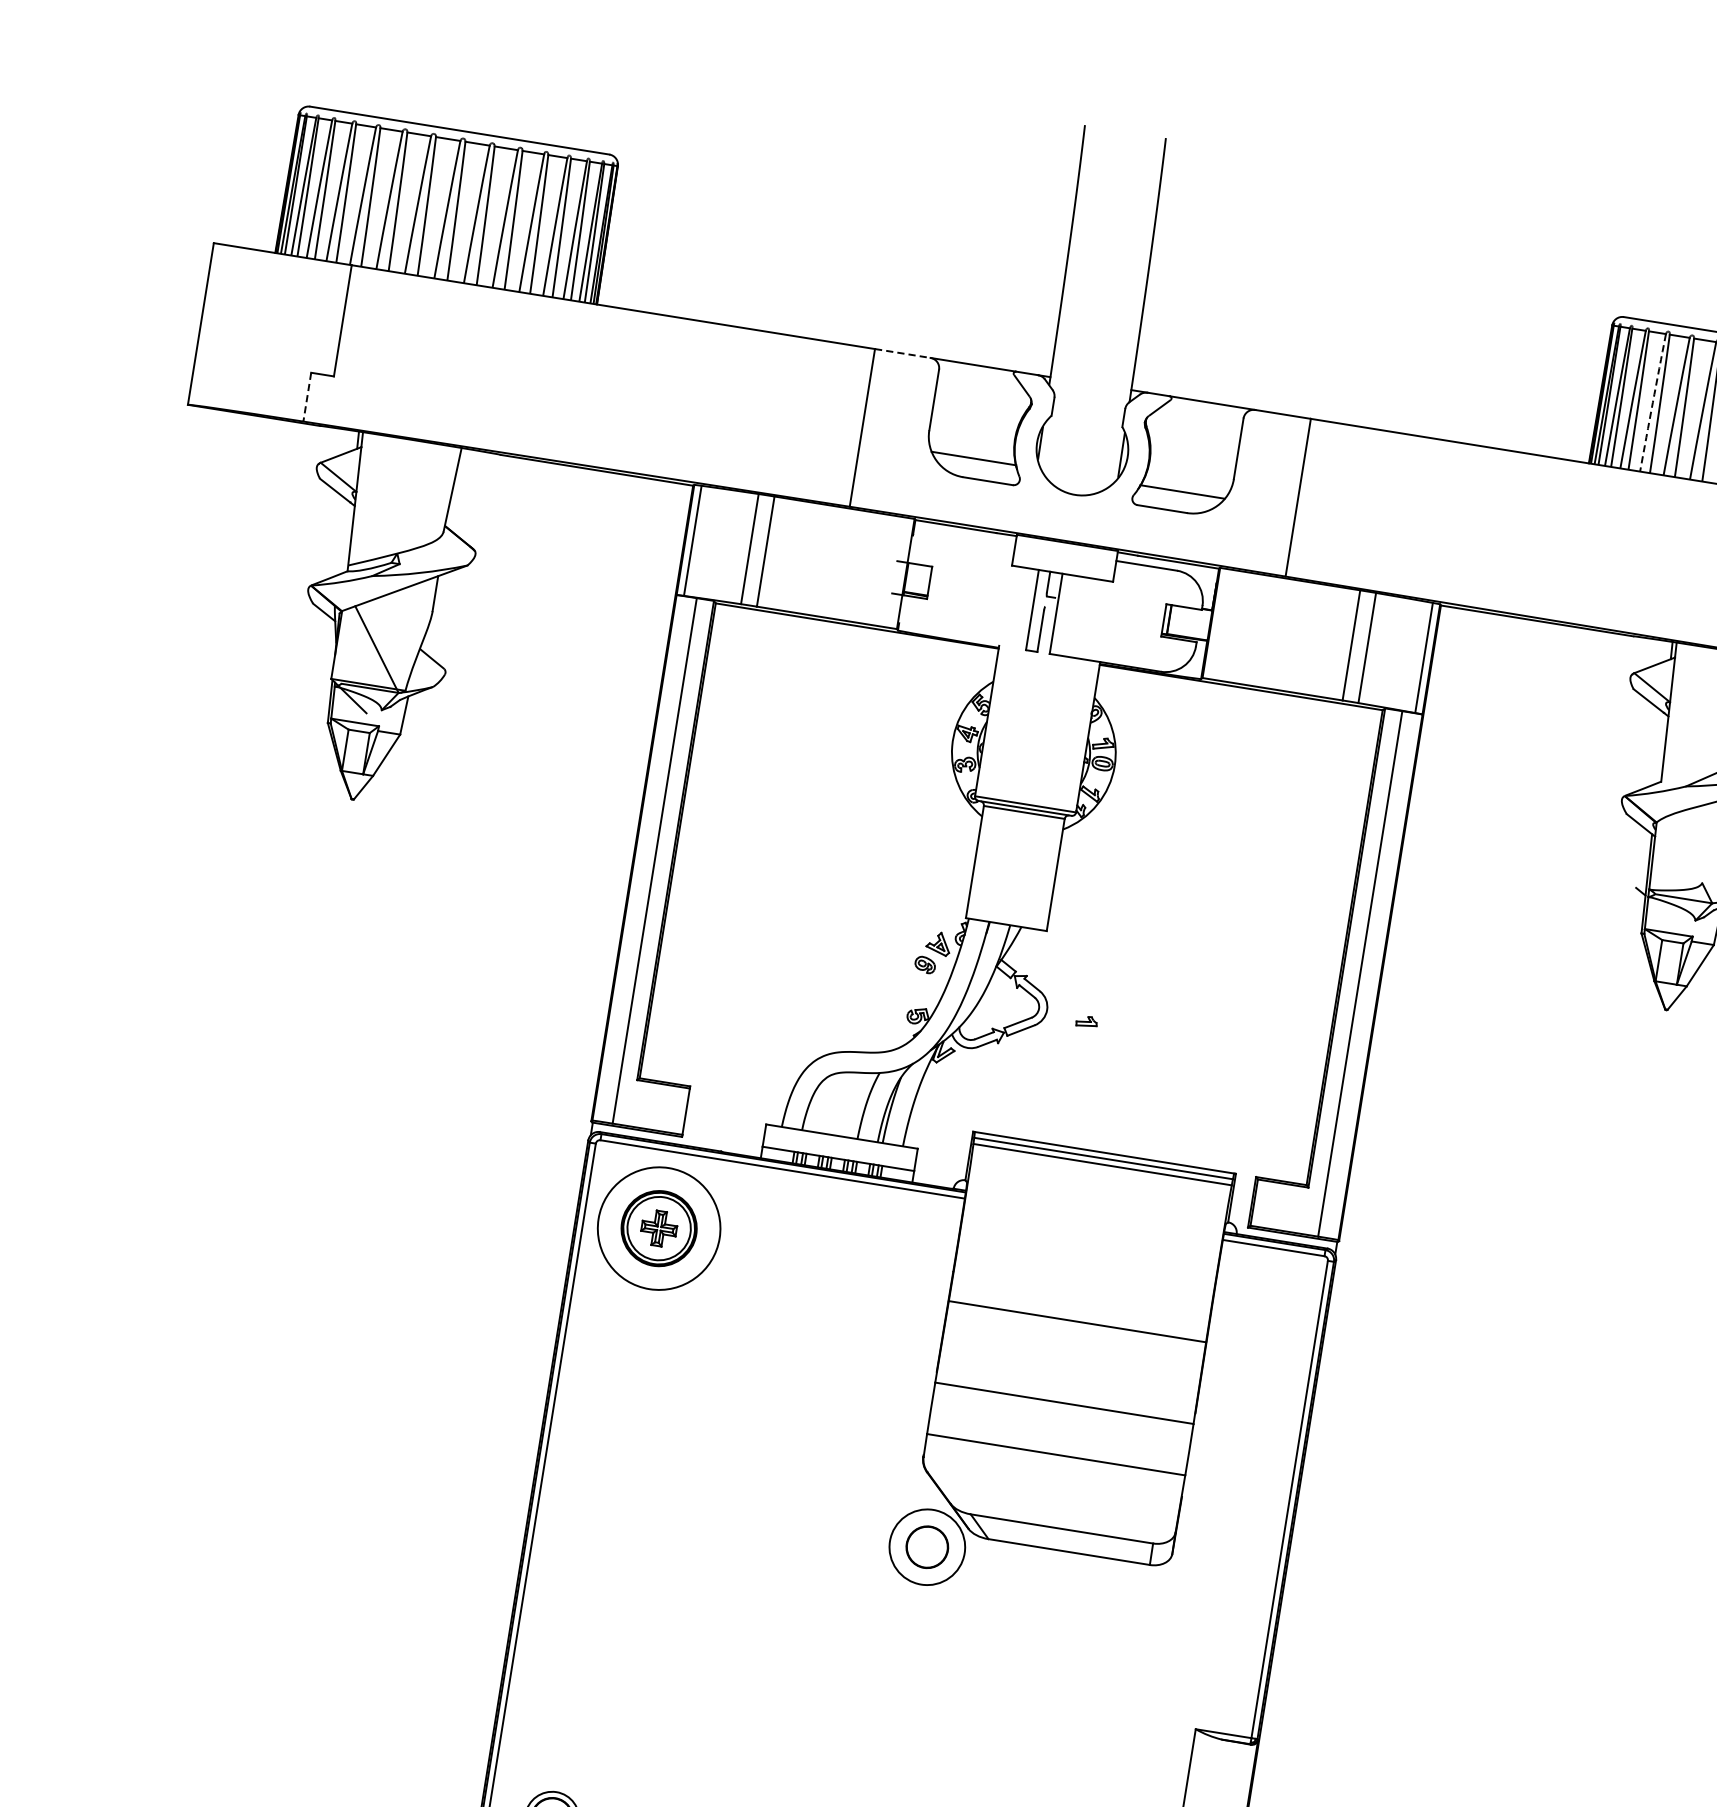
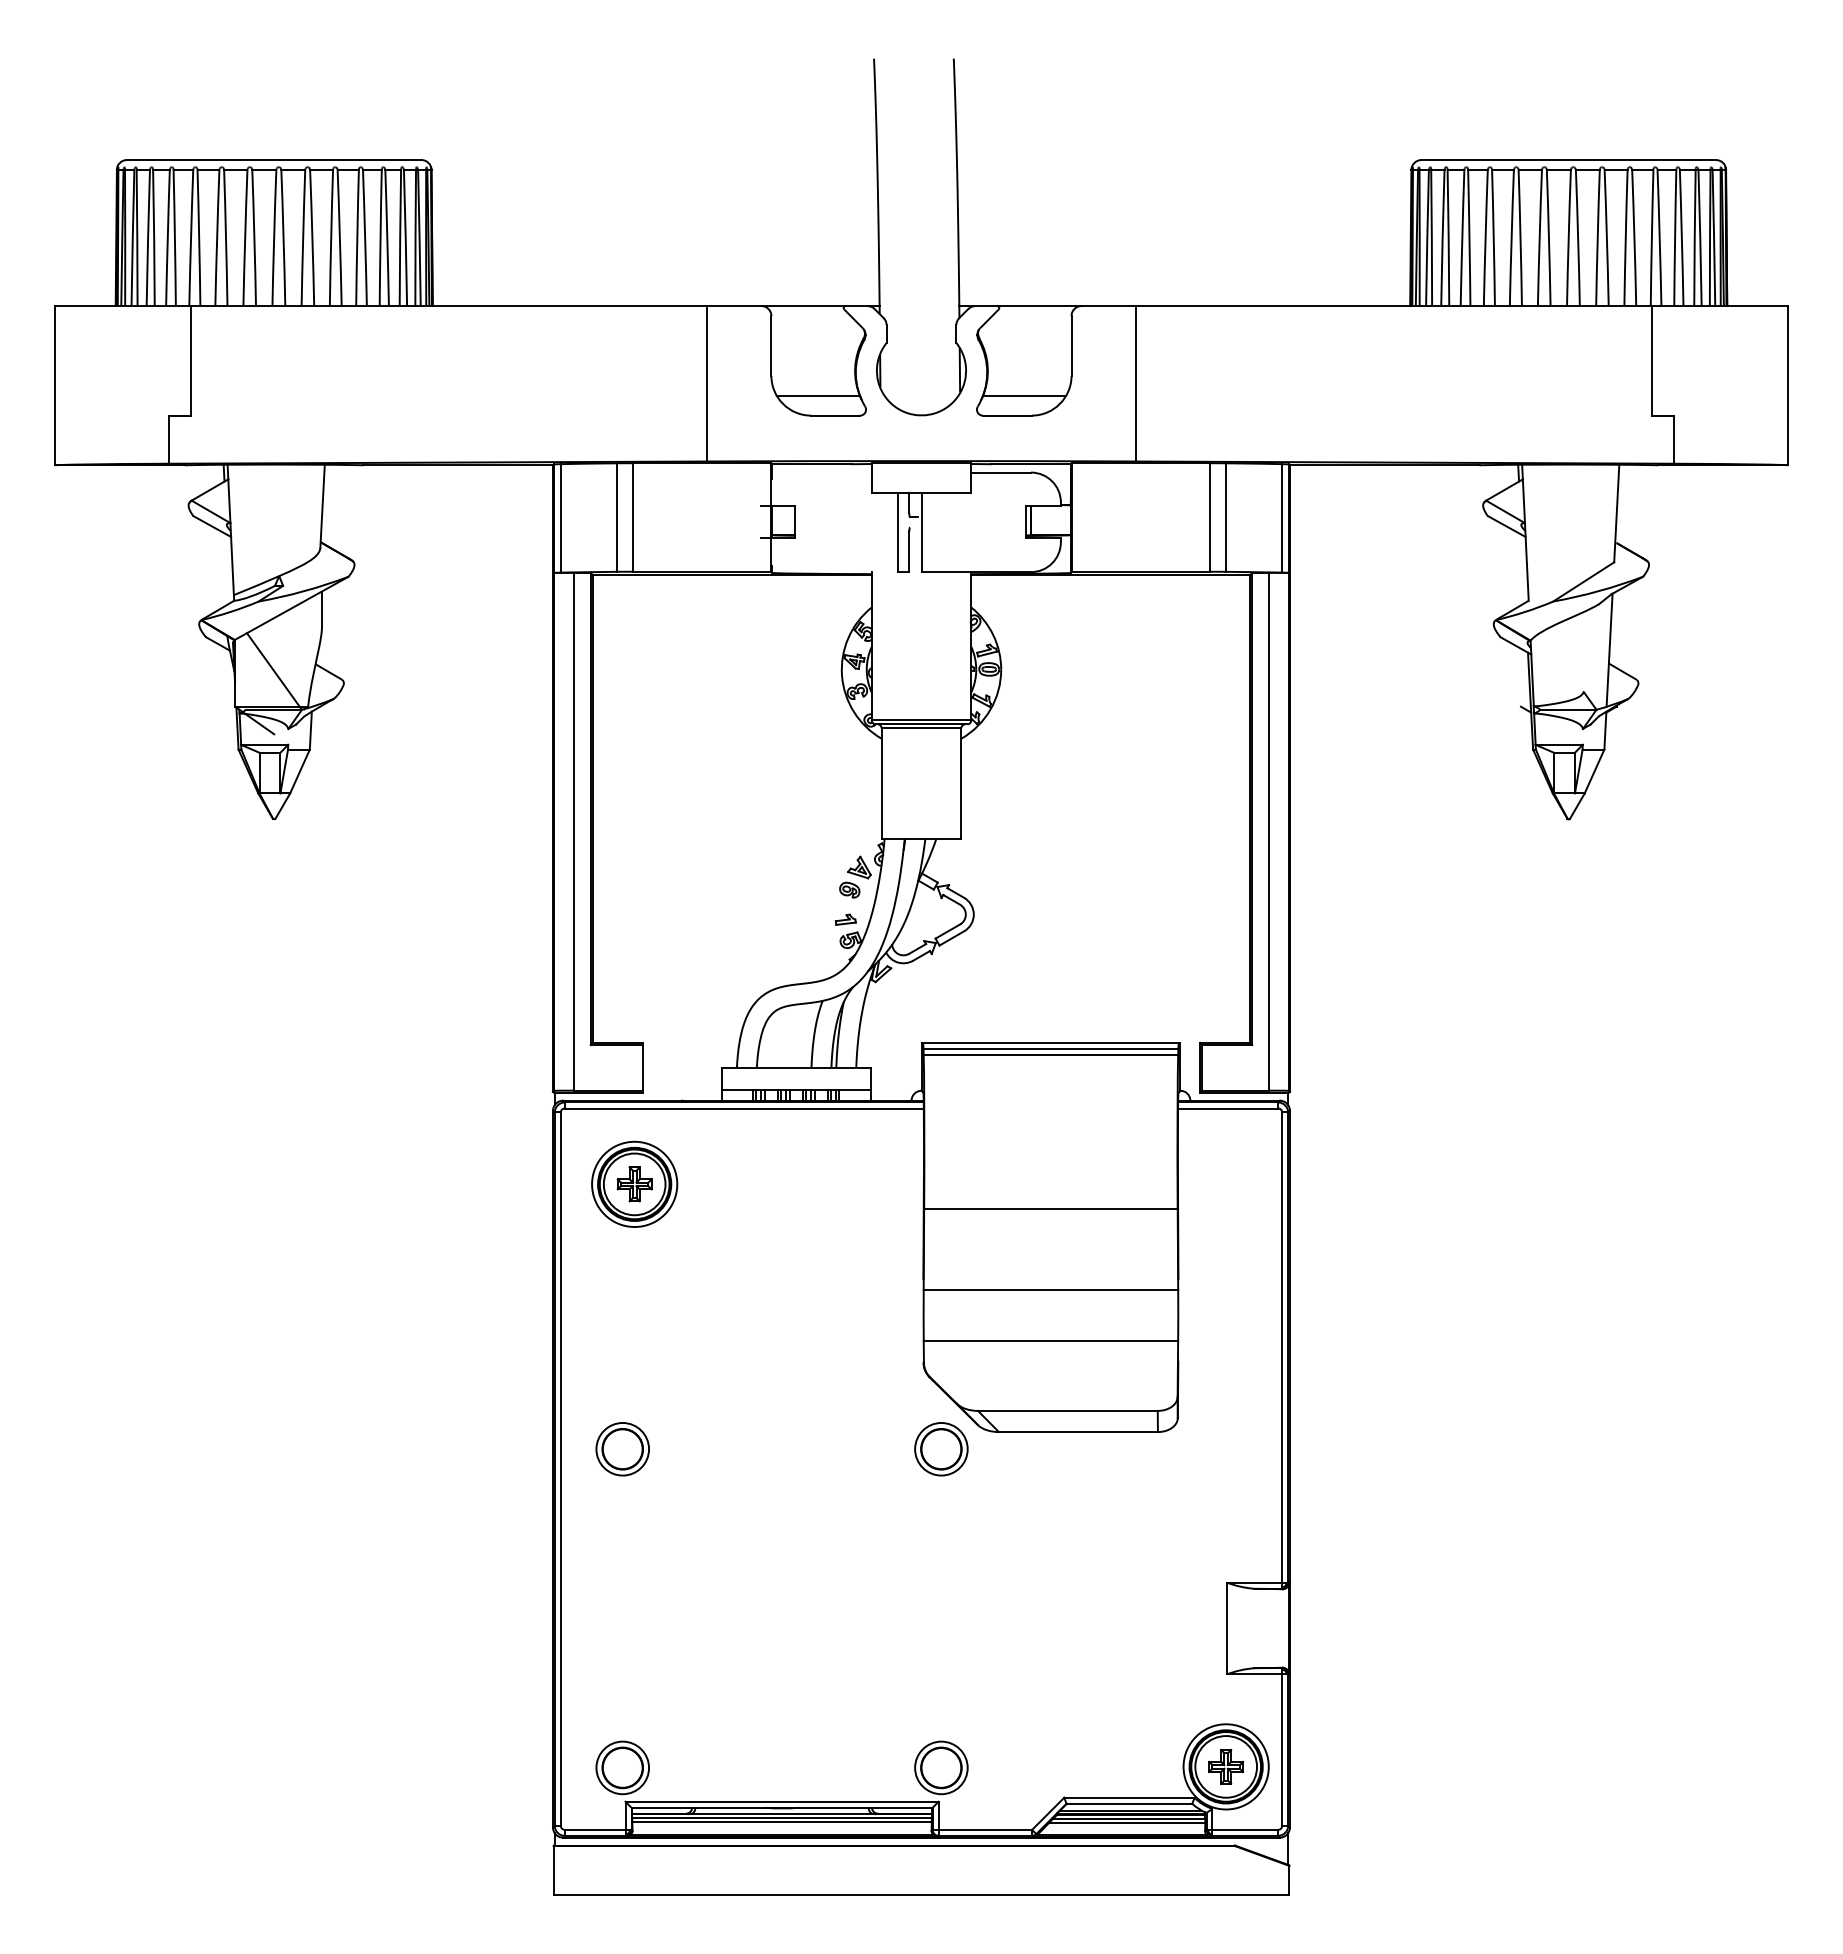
line: (903, 353) -> (734, 306), dashed -> solid
line: (306, 397) -> (168, 440), dashed -> solid
arc: (1652, 403) -> (1462, 238), dashed -> solid
part: (1086, 1021) -> (845, 919), moved
circle: (658, 1228) -> (634, 1184), size x0.71
part: (603, 1495) -> (622, 1449), added
circle: (927, 1546) -> (941, 1448), size x0.71

